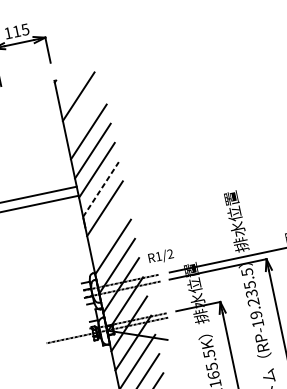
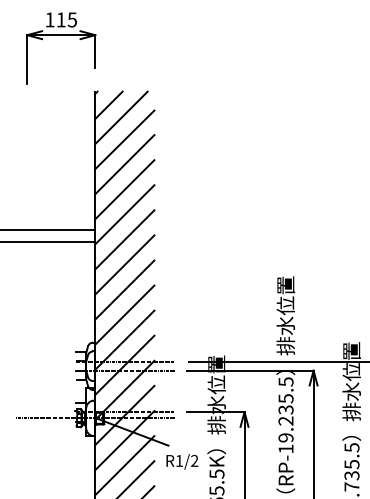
line: (66, 88) -> (108, 104), added
line: (84, 112) -> (124, 139), added
line: (100, 189) -> (124, 239), dashed -> solid
line: (108, 227) -> (124, 289), added
text: (161, 256) -> (182, 461), moved

